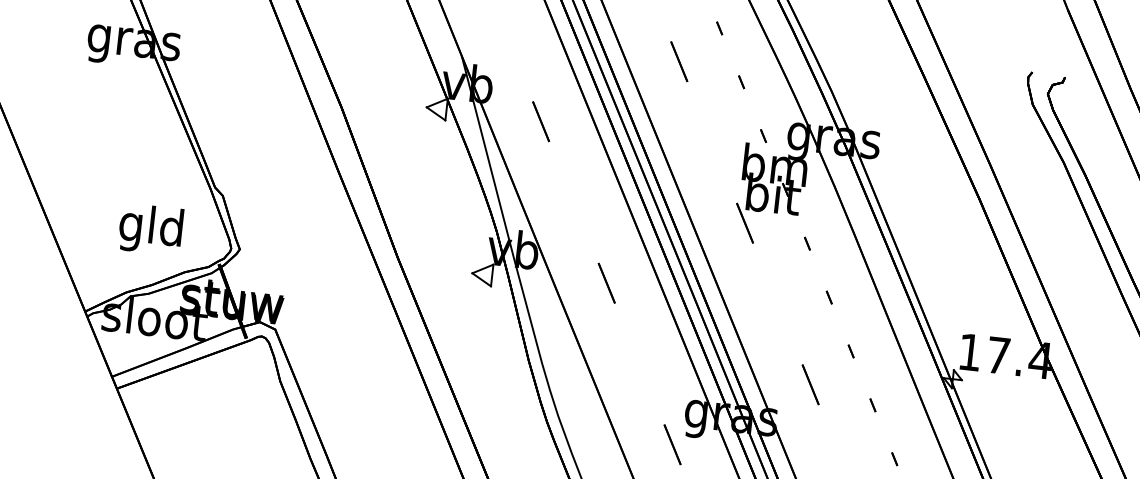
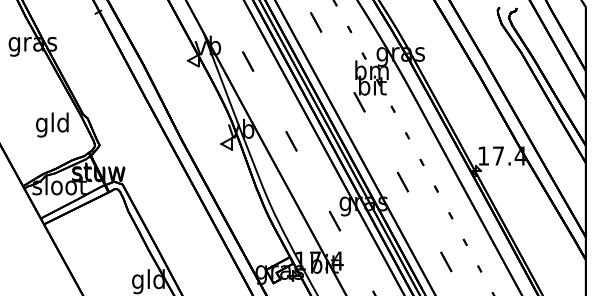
text: (151, 228) -> (52, 124), moved

